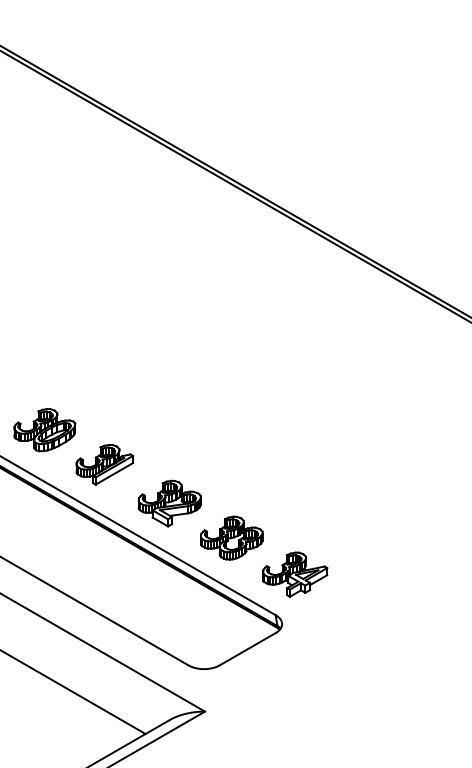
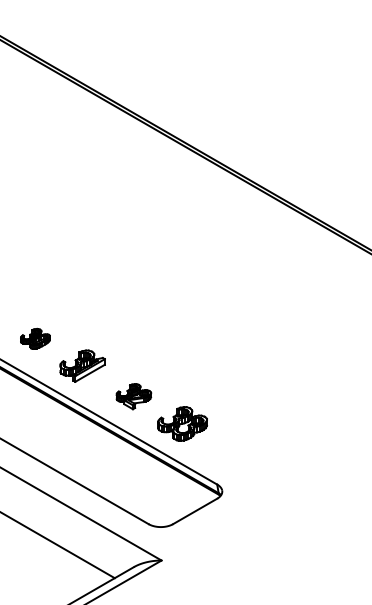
part: (44, 429) -> (35, 338), size x0.6
part: (169, 503) -> (133, 396), size x0.7
part: (295, 574) -> (232, 452), removed

